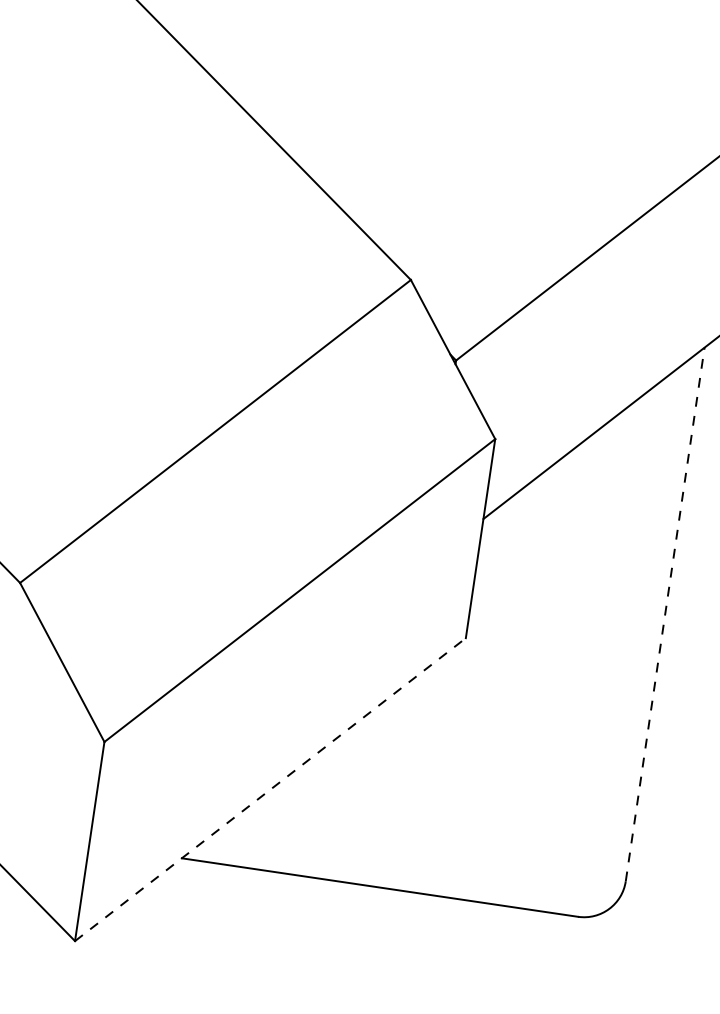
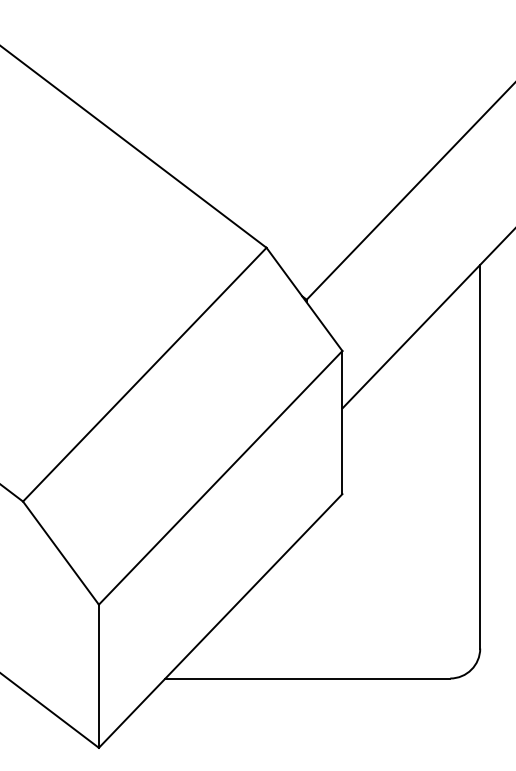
line: (665, 614) -> (480, 456), dashed -> solid
line: (270, 788) -> (220, 620), dashed -> solid

